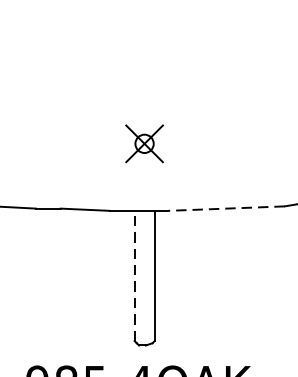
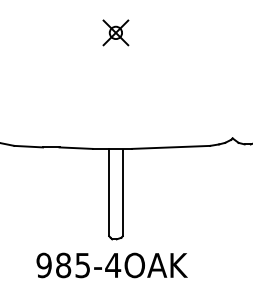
part: (143, 143) -> (115, 32), moved
line: (225, 208) -> (170, 147), dashed -> solid
line: (135, 275) -> (109, 192), dashed -> solid

